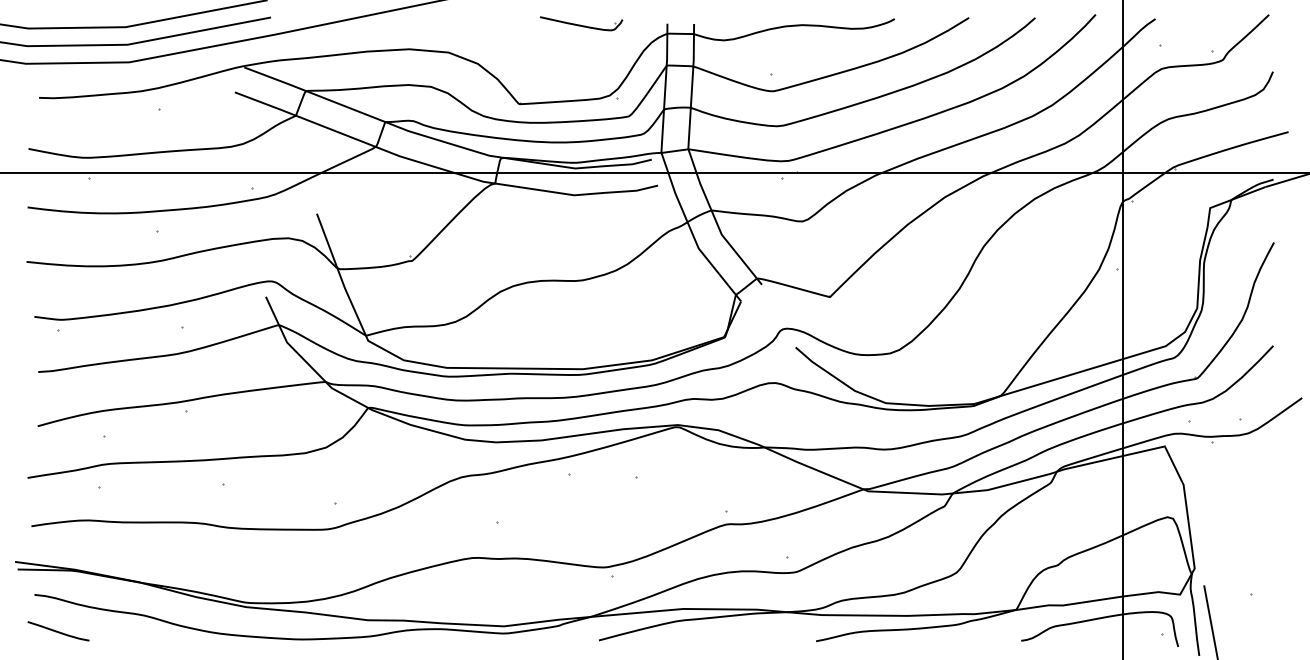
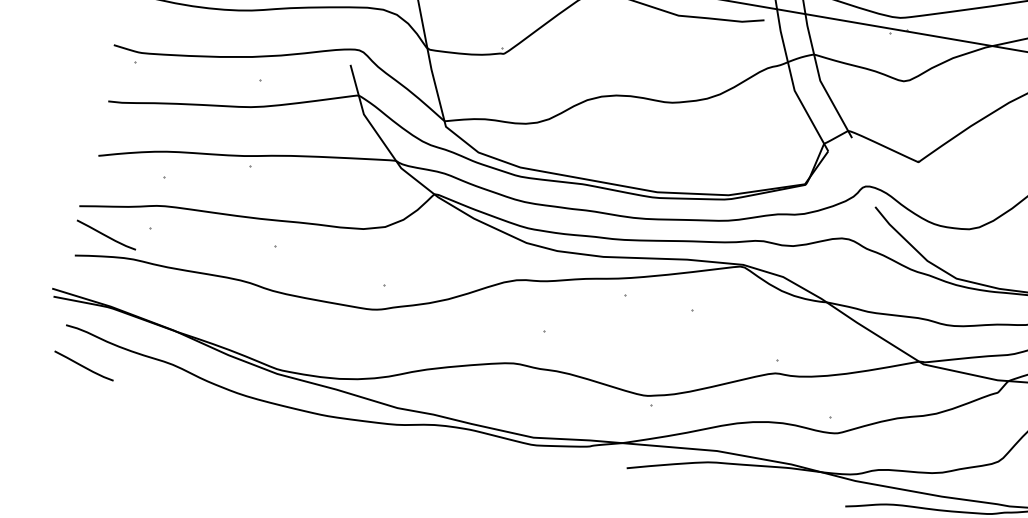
curve: (58, 501) -> (106, 235), added

